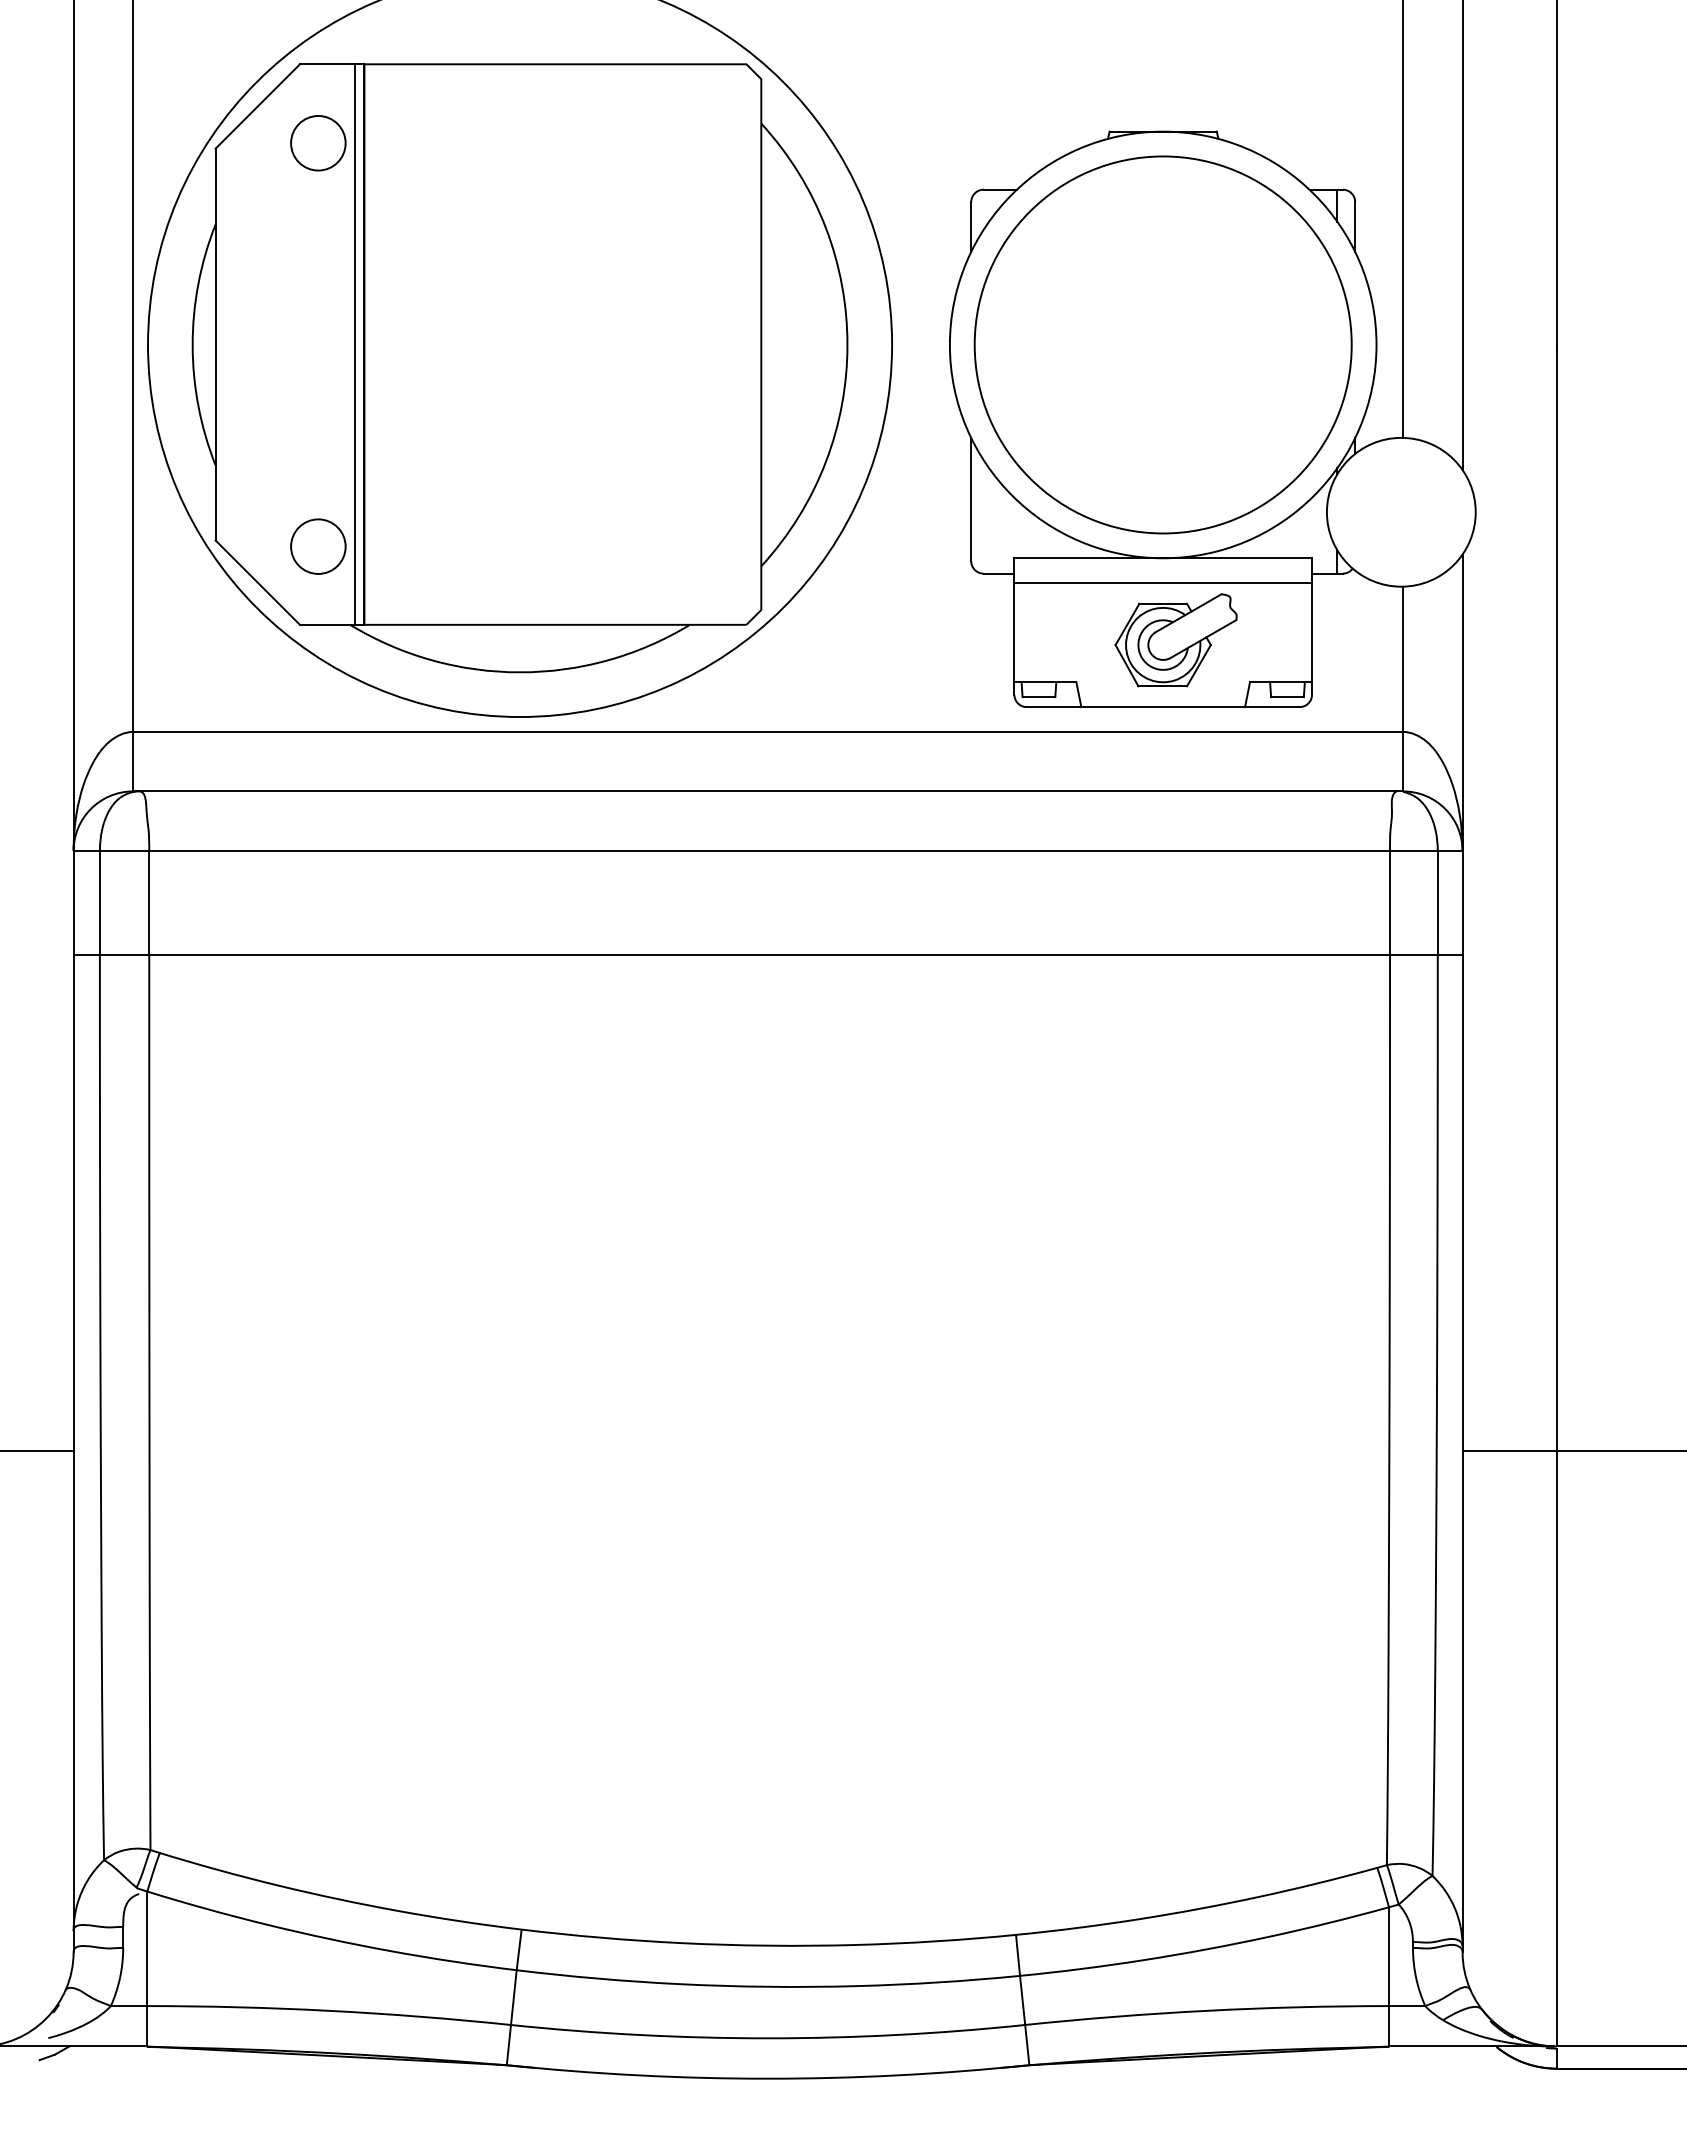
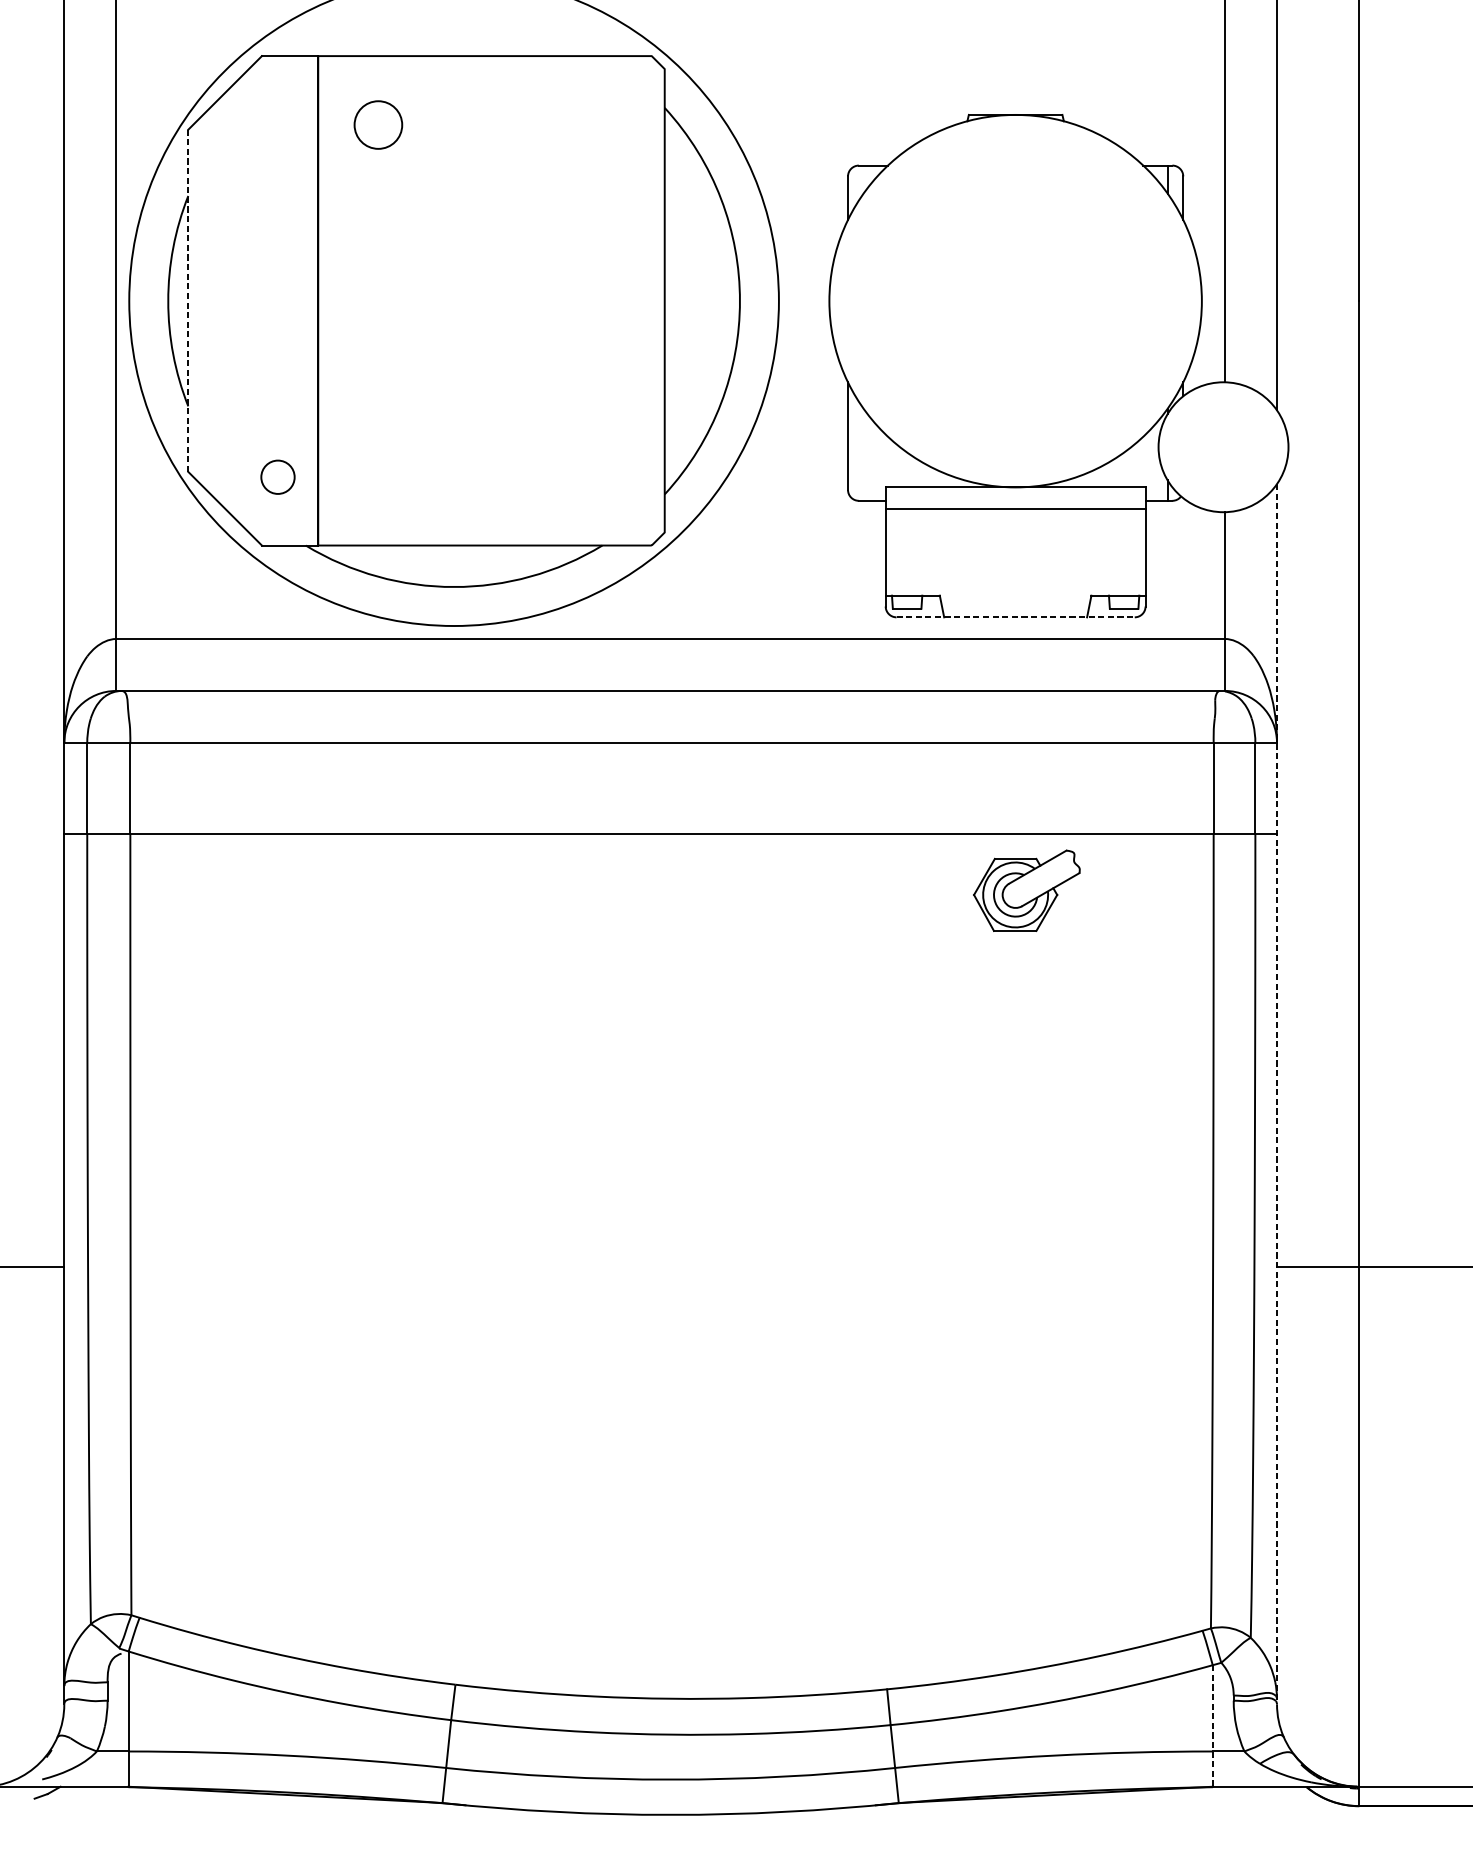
circle: (318, 143) -> (378, 125), moved
line: (215, 344) -> (188, 300), solid -> dashed
line: (354, 344) -> (309, 300), removed
circle: (1162, 344) -> (1015, 300), removed
circle: (318, 546) -> (278, 477), size x0.7
part: (1175, 640) -> (1026, 890), moved
line: (1163, 707) -> (1015, 617), solid -> dashed
line: (1462, 1253) -> (1276, 1094), solid -> dashed
line: (1389, 1976) -> (1213, 1725), solid -> dashed

